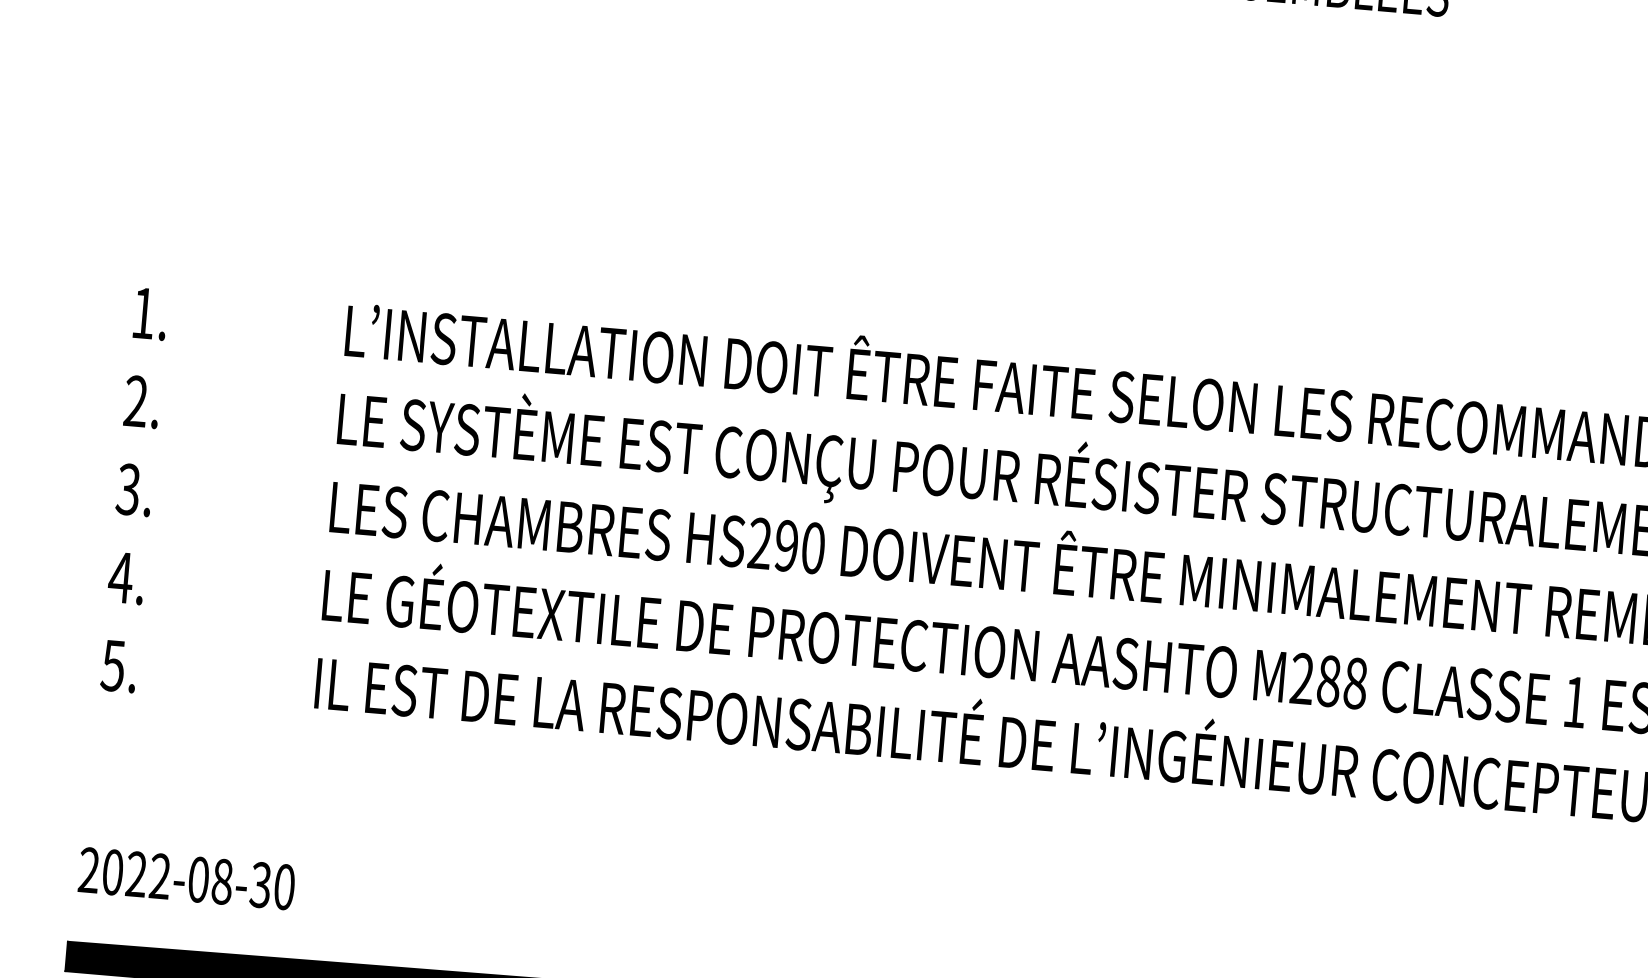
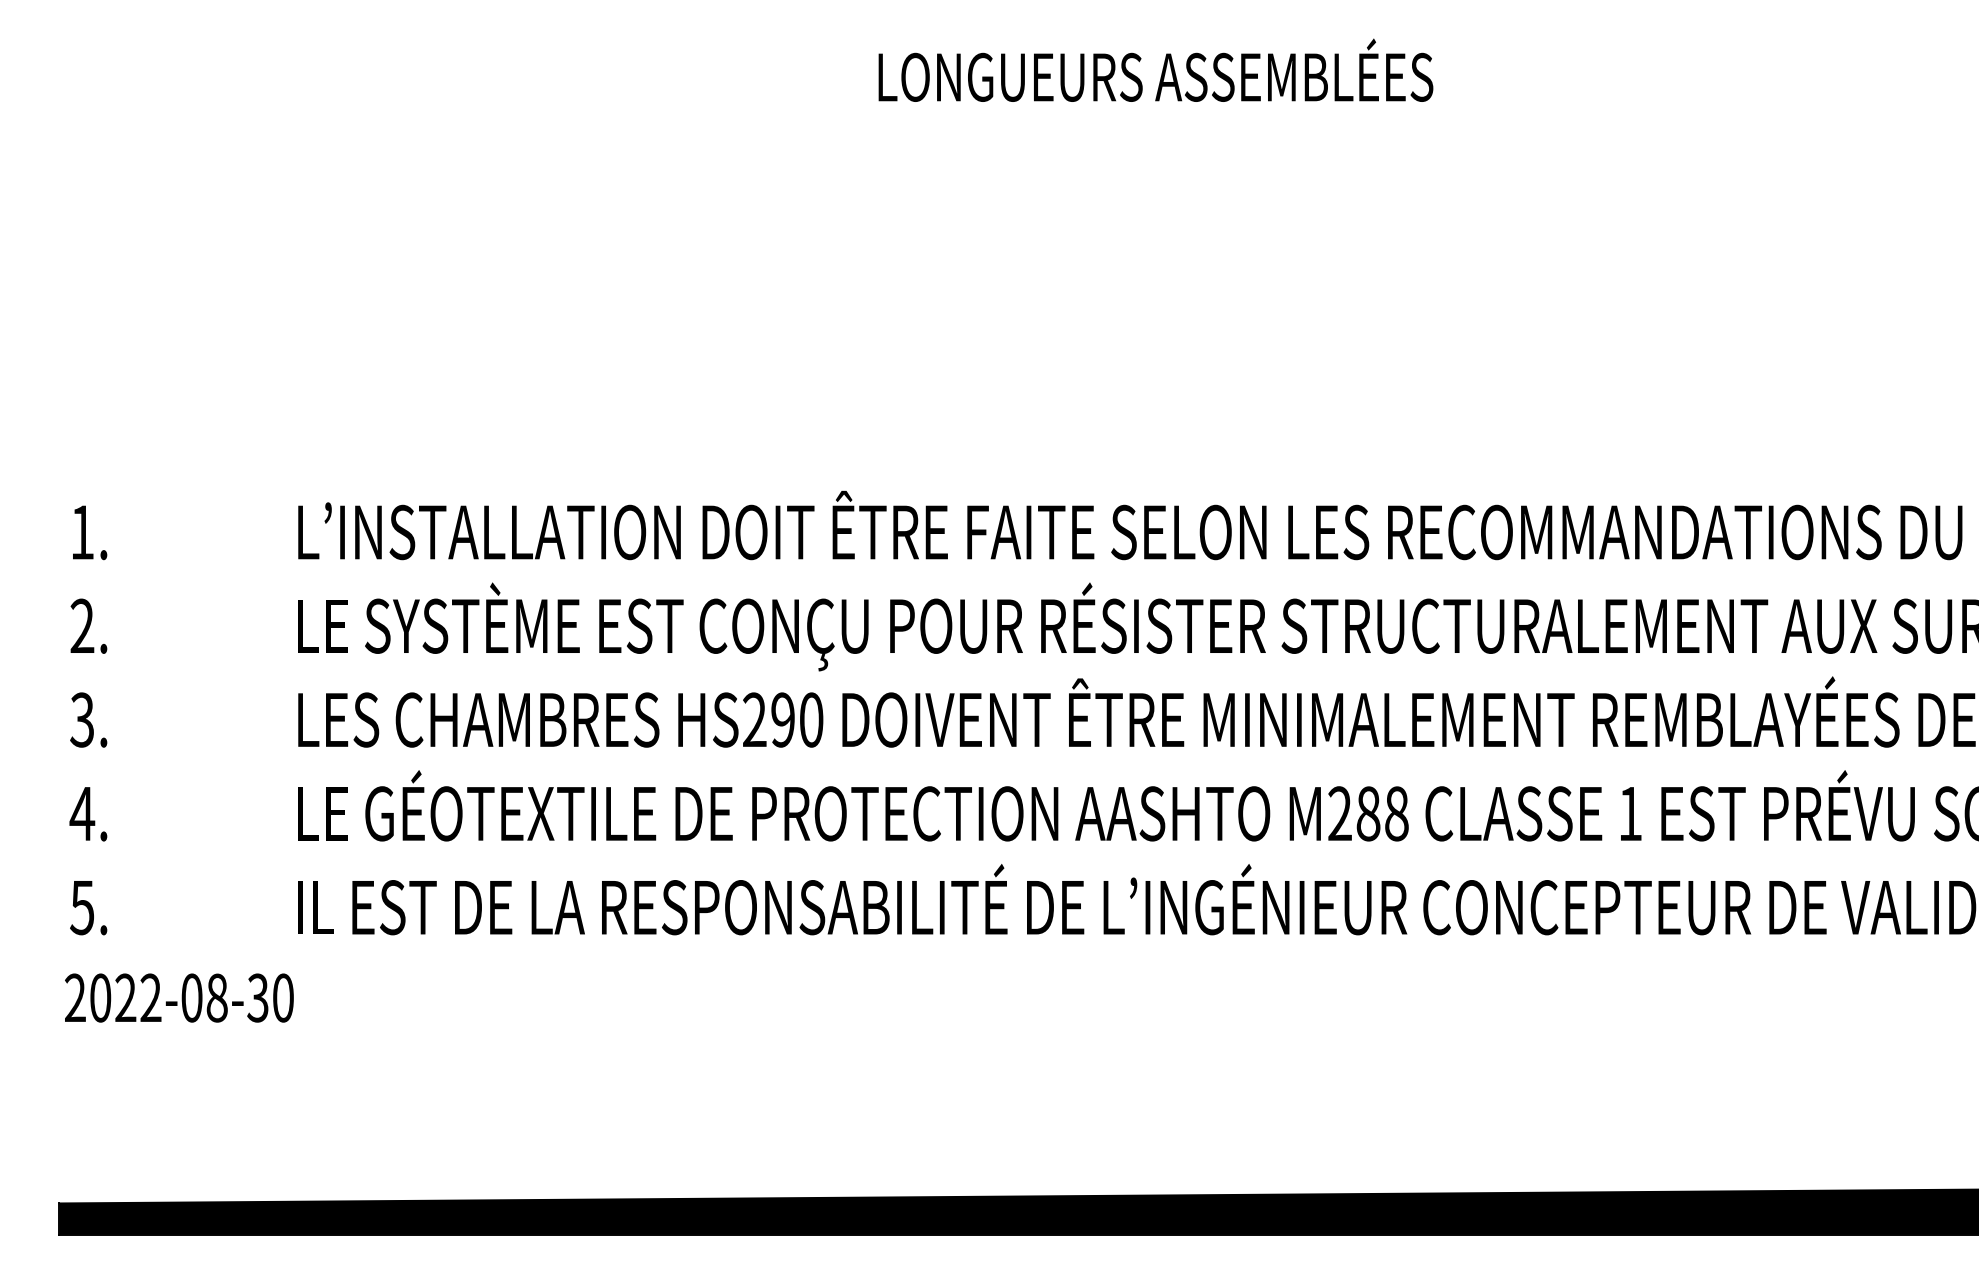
text: (187, 878) -> (179, 997), moved

